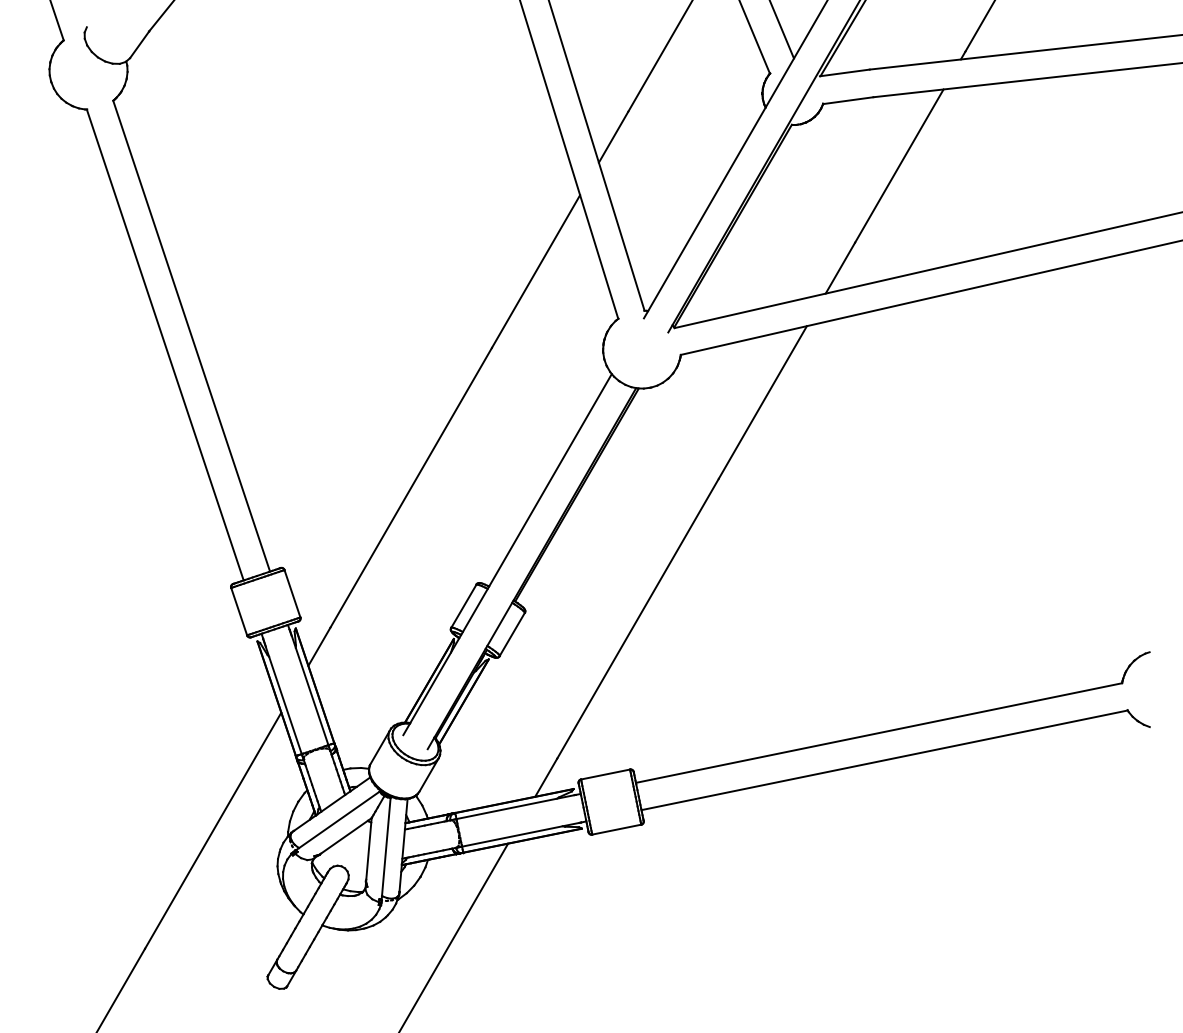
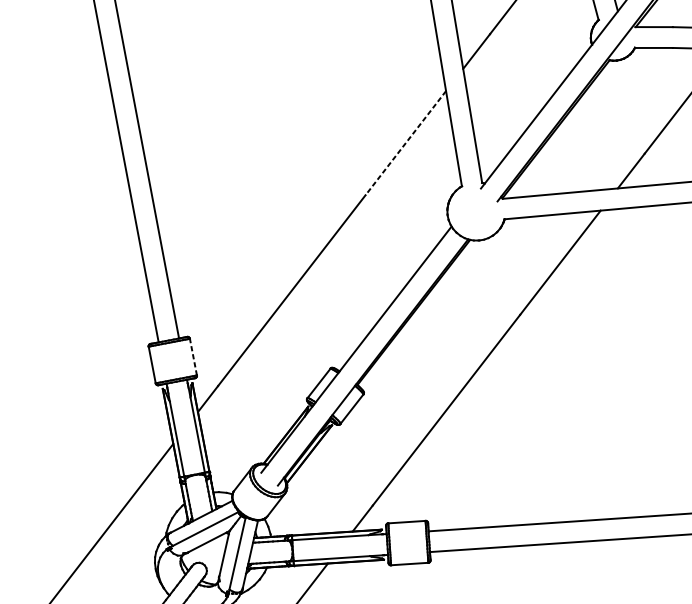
line: (535, 272) -> (405, 143), solid -> dashed
line: (292, 593) -> (193, 356), solid -> dashed

